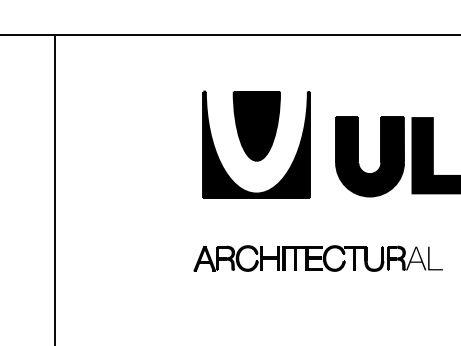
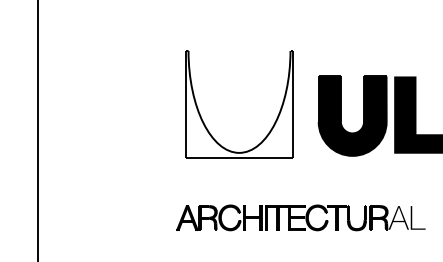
part: (256, 126) -> (239, 85), removed
fill: (256, 144) -> (239, 103), removed

